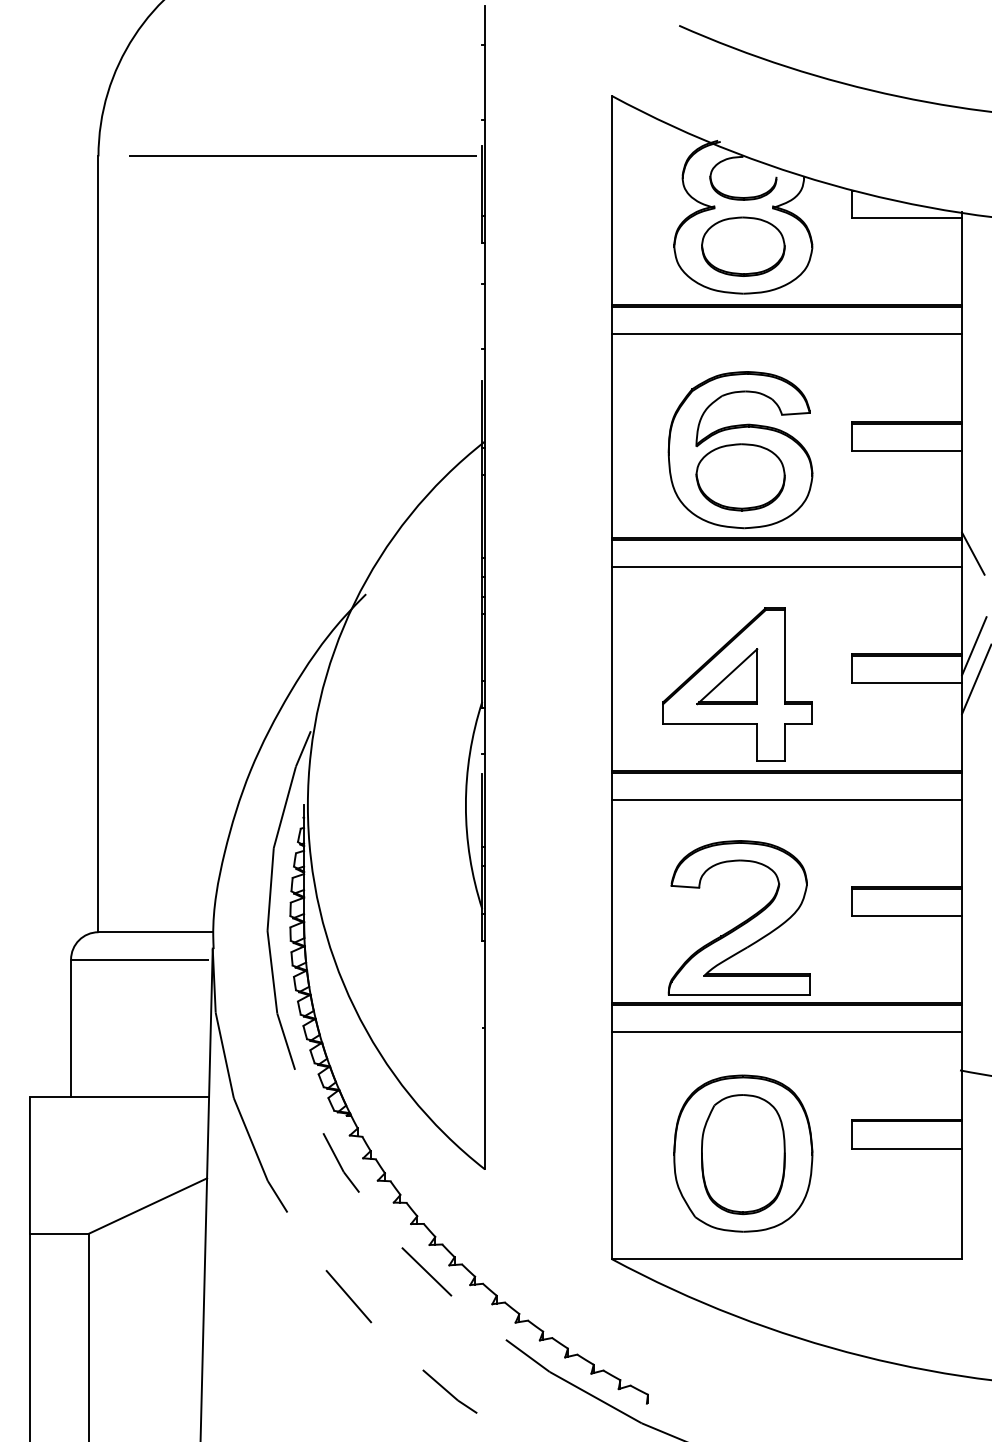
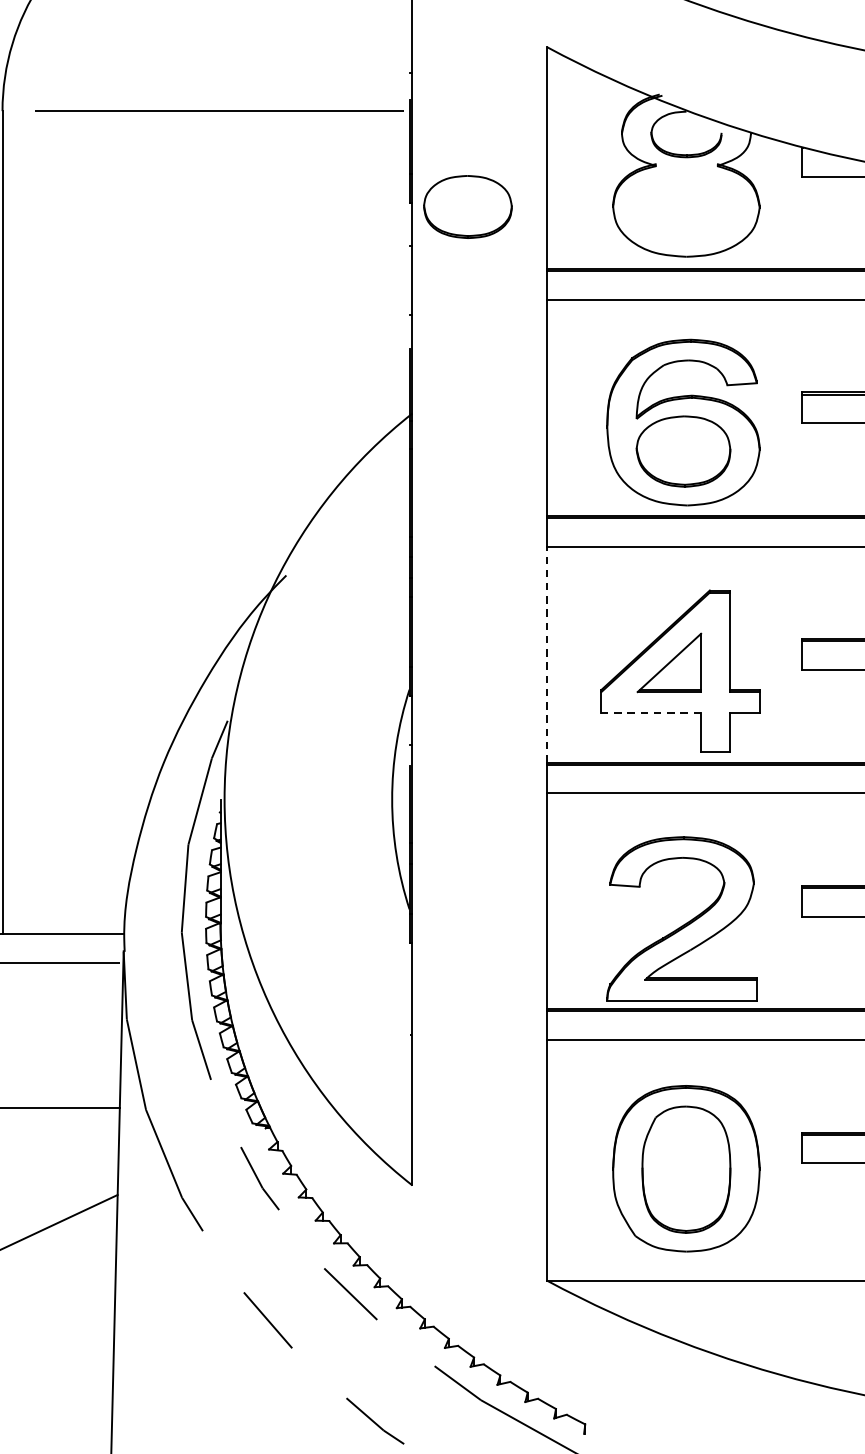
part: (743, 246) -> (468, 206), moved
line: (611, 668) -> (546, 654), solid -> dashed
line: (710, 723) -> (651, 712), solid -> dashed

